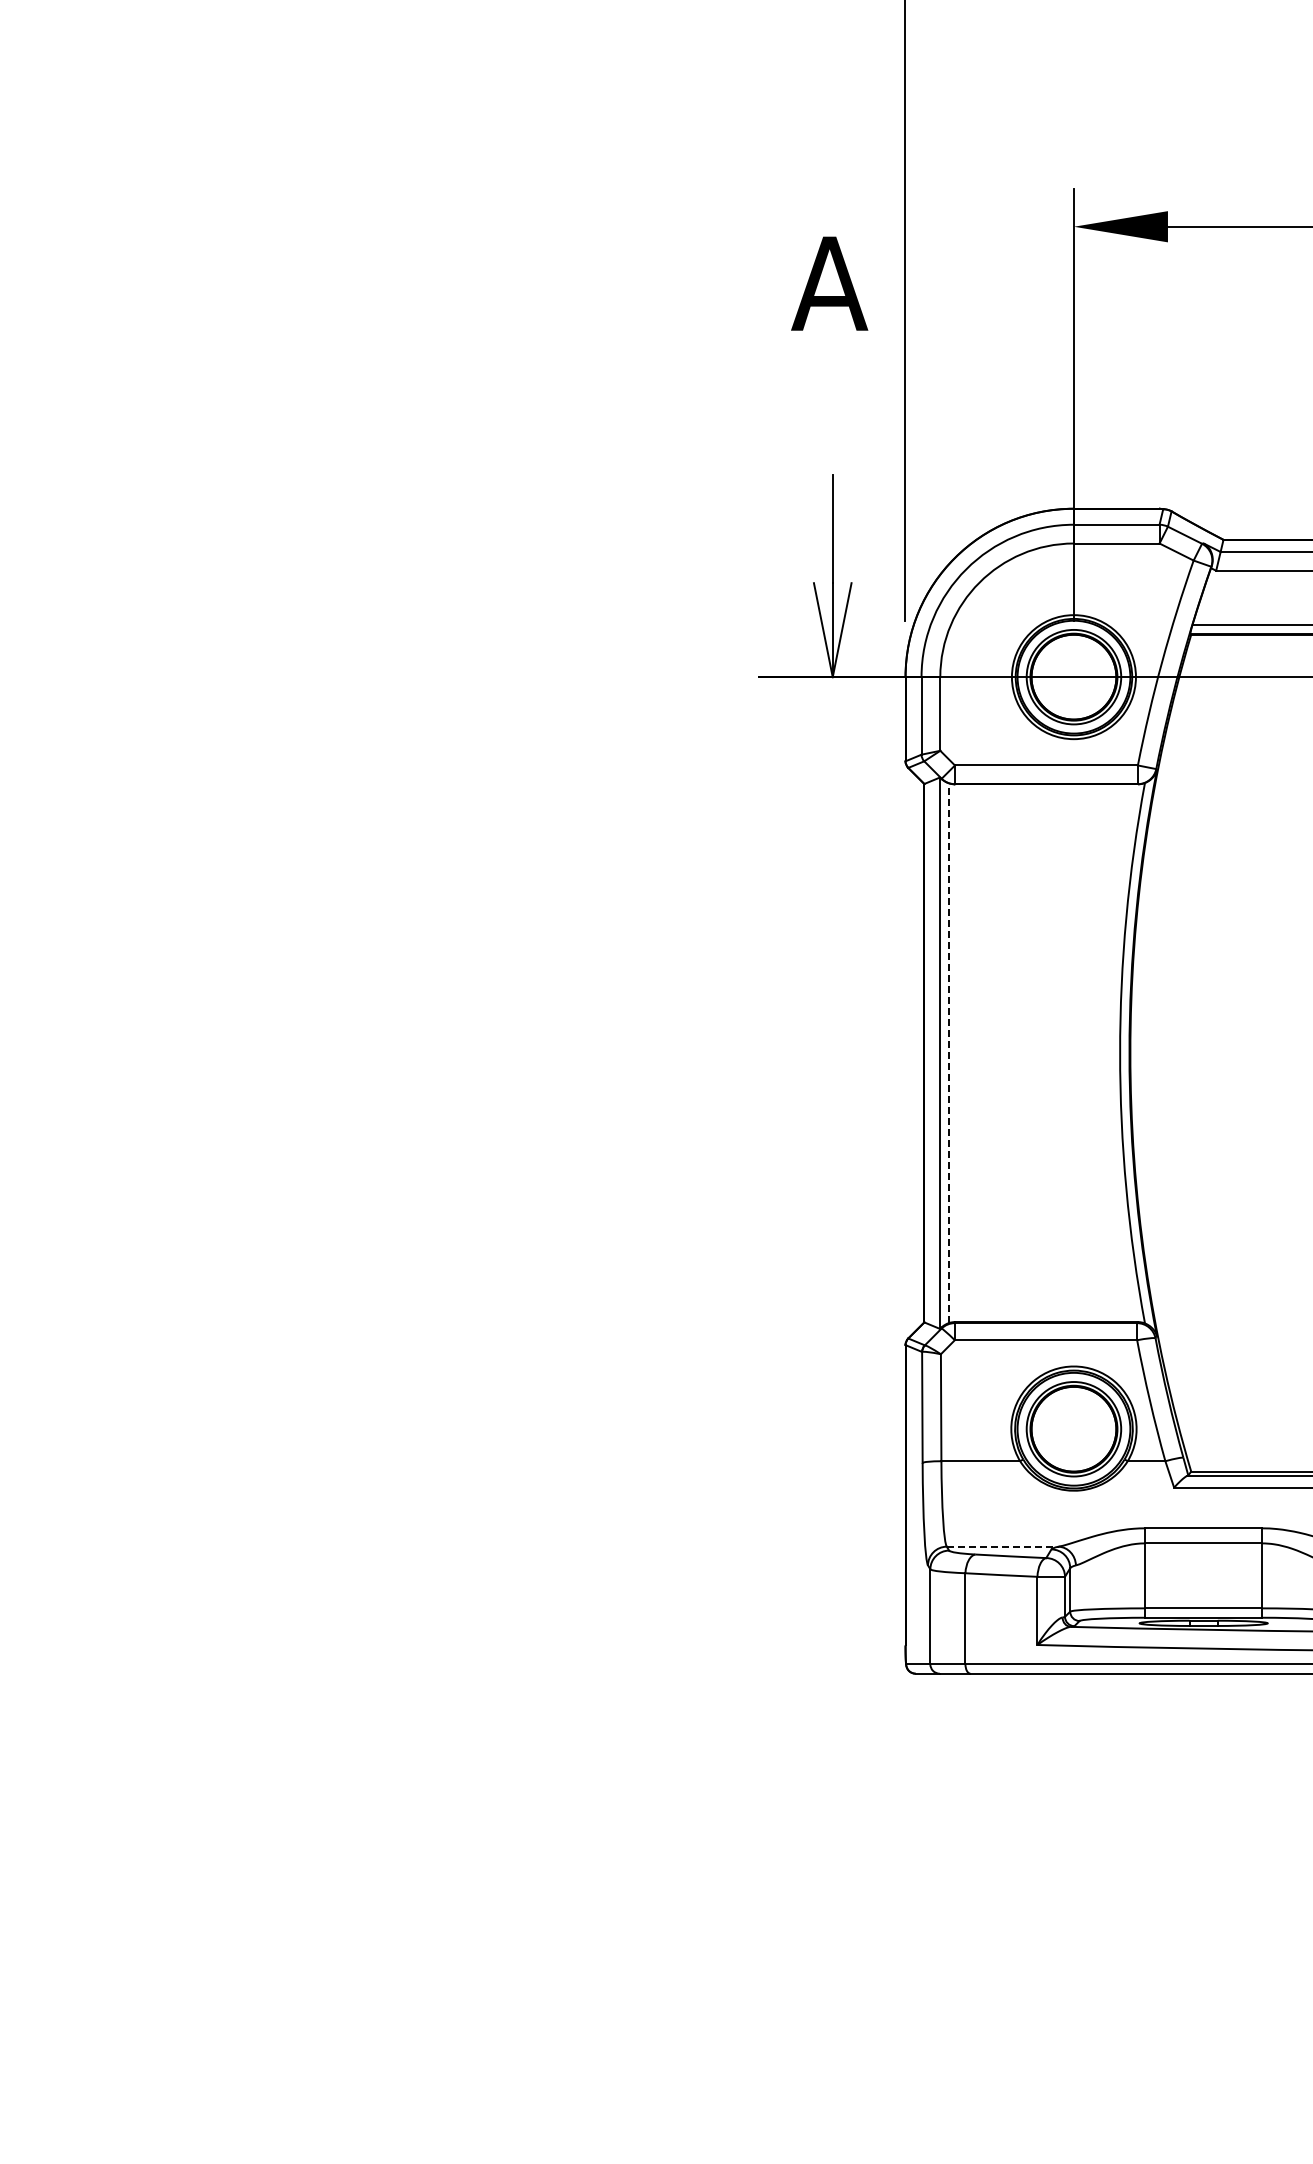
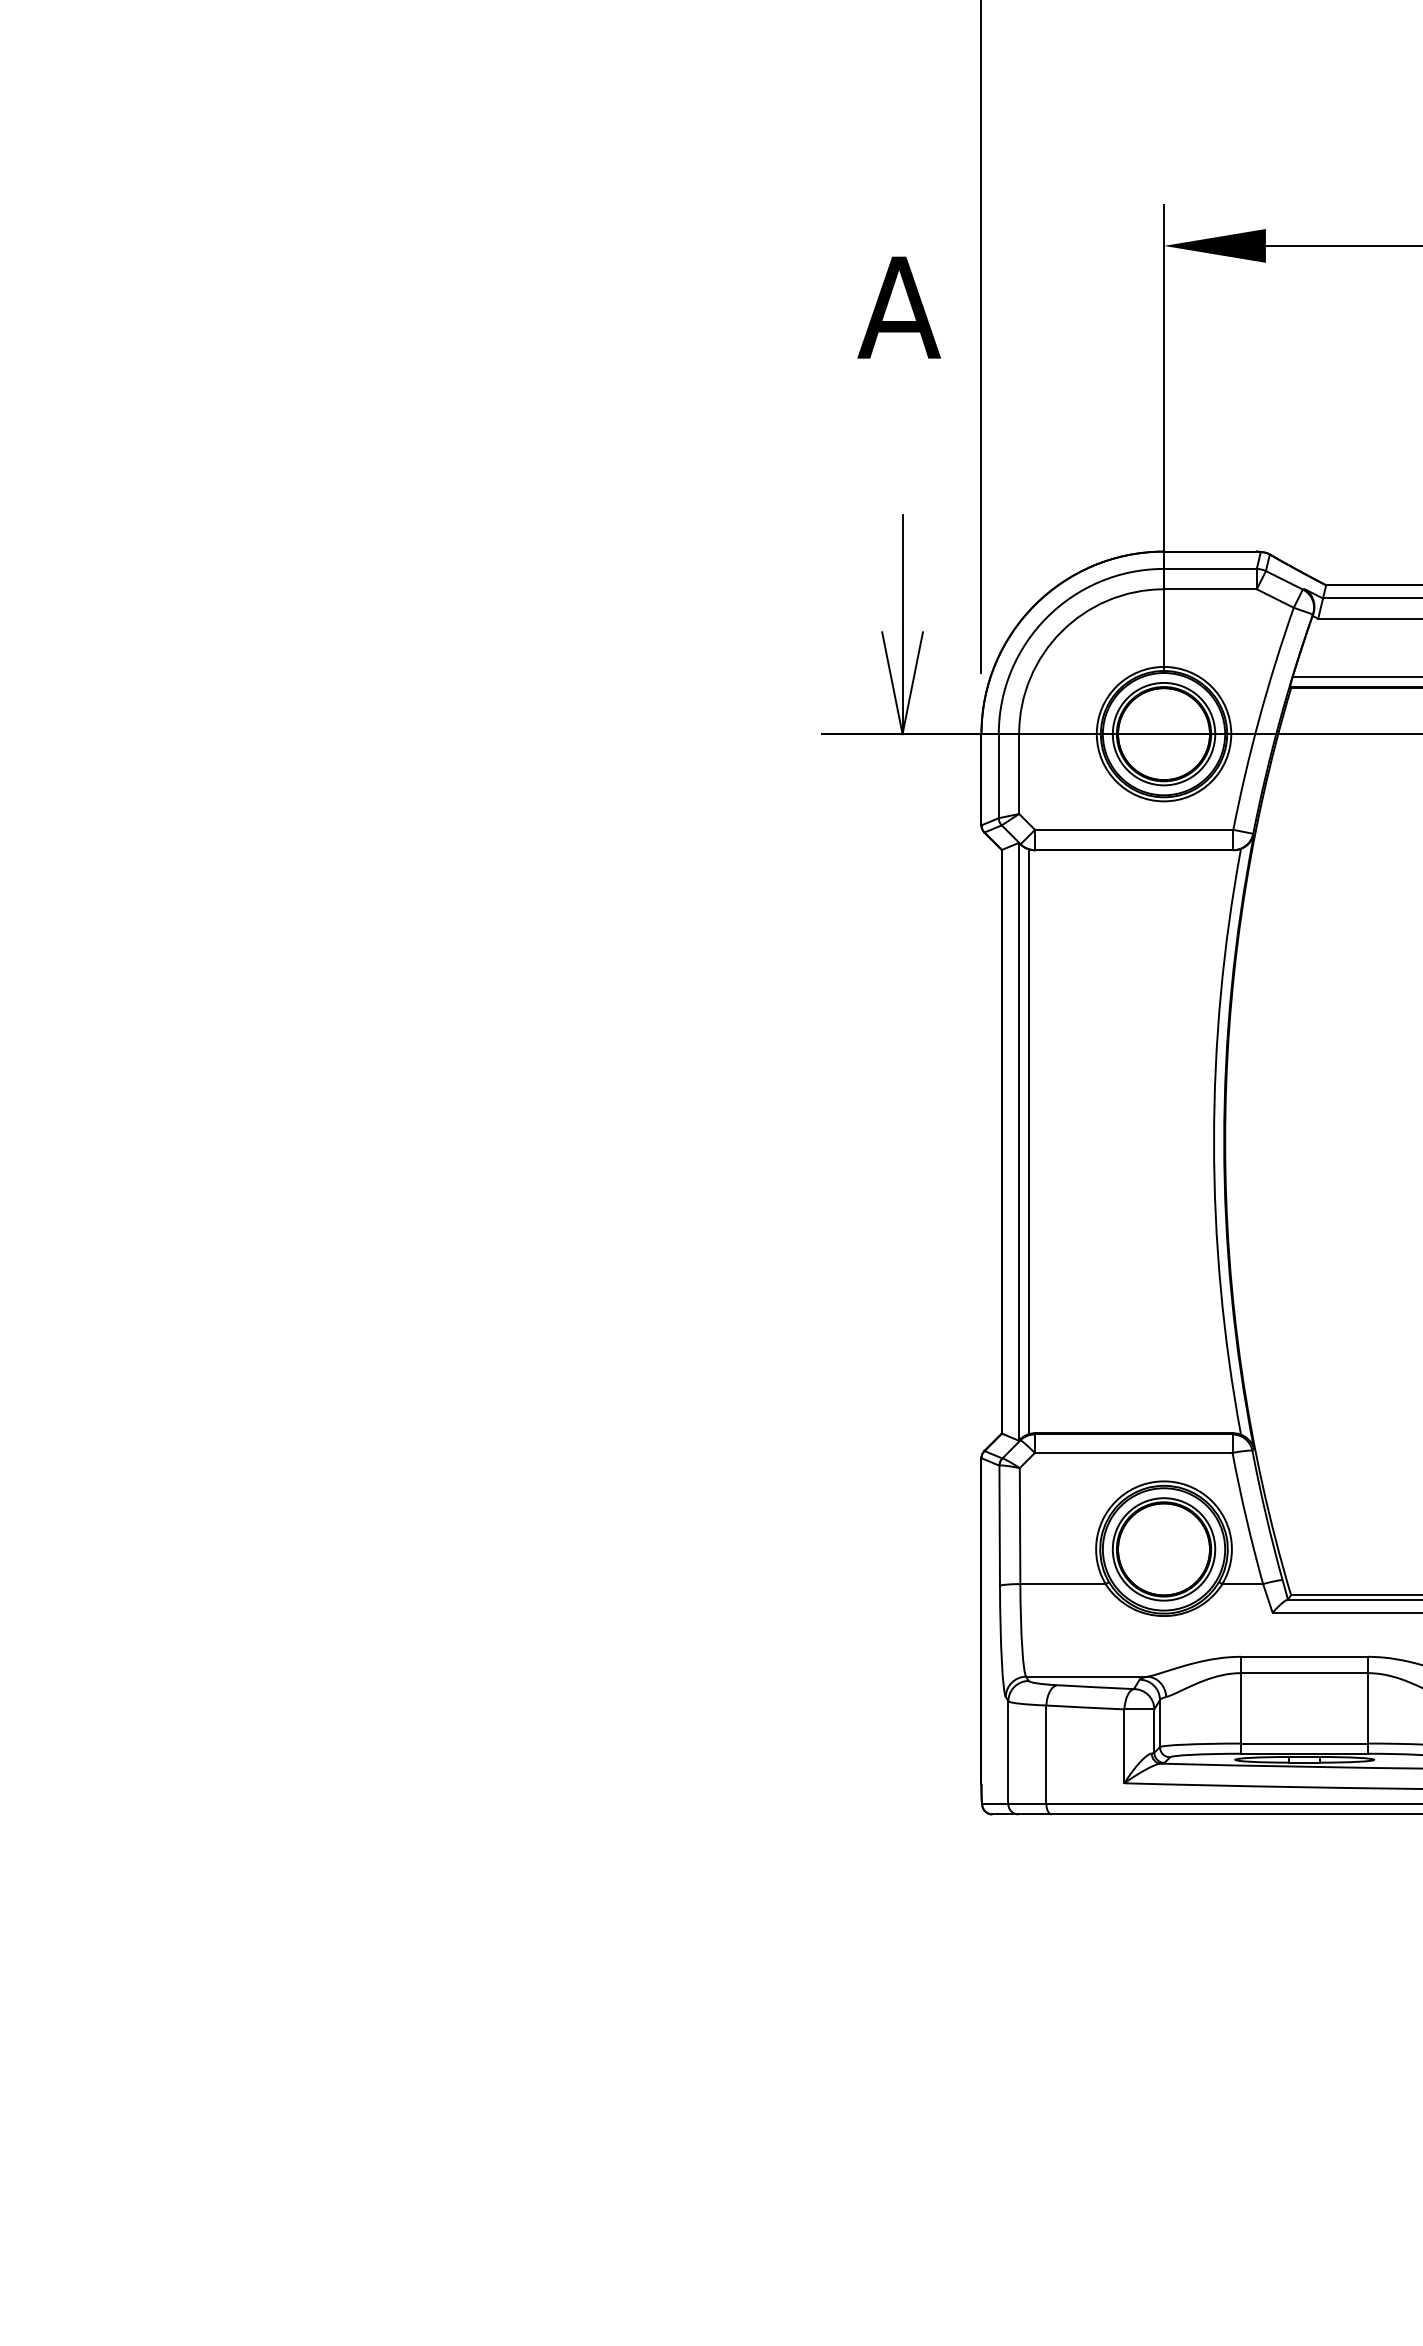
line: (949, 1053) -> (1029, 1142), dashed -> solid
line: (1002, 1546) -> (1086, 1676), dashed -> solid

